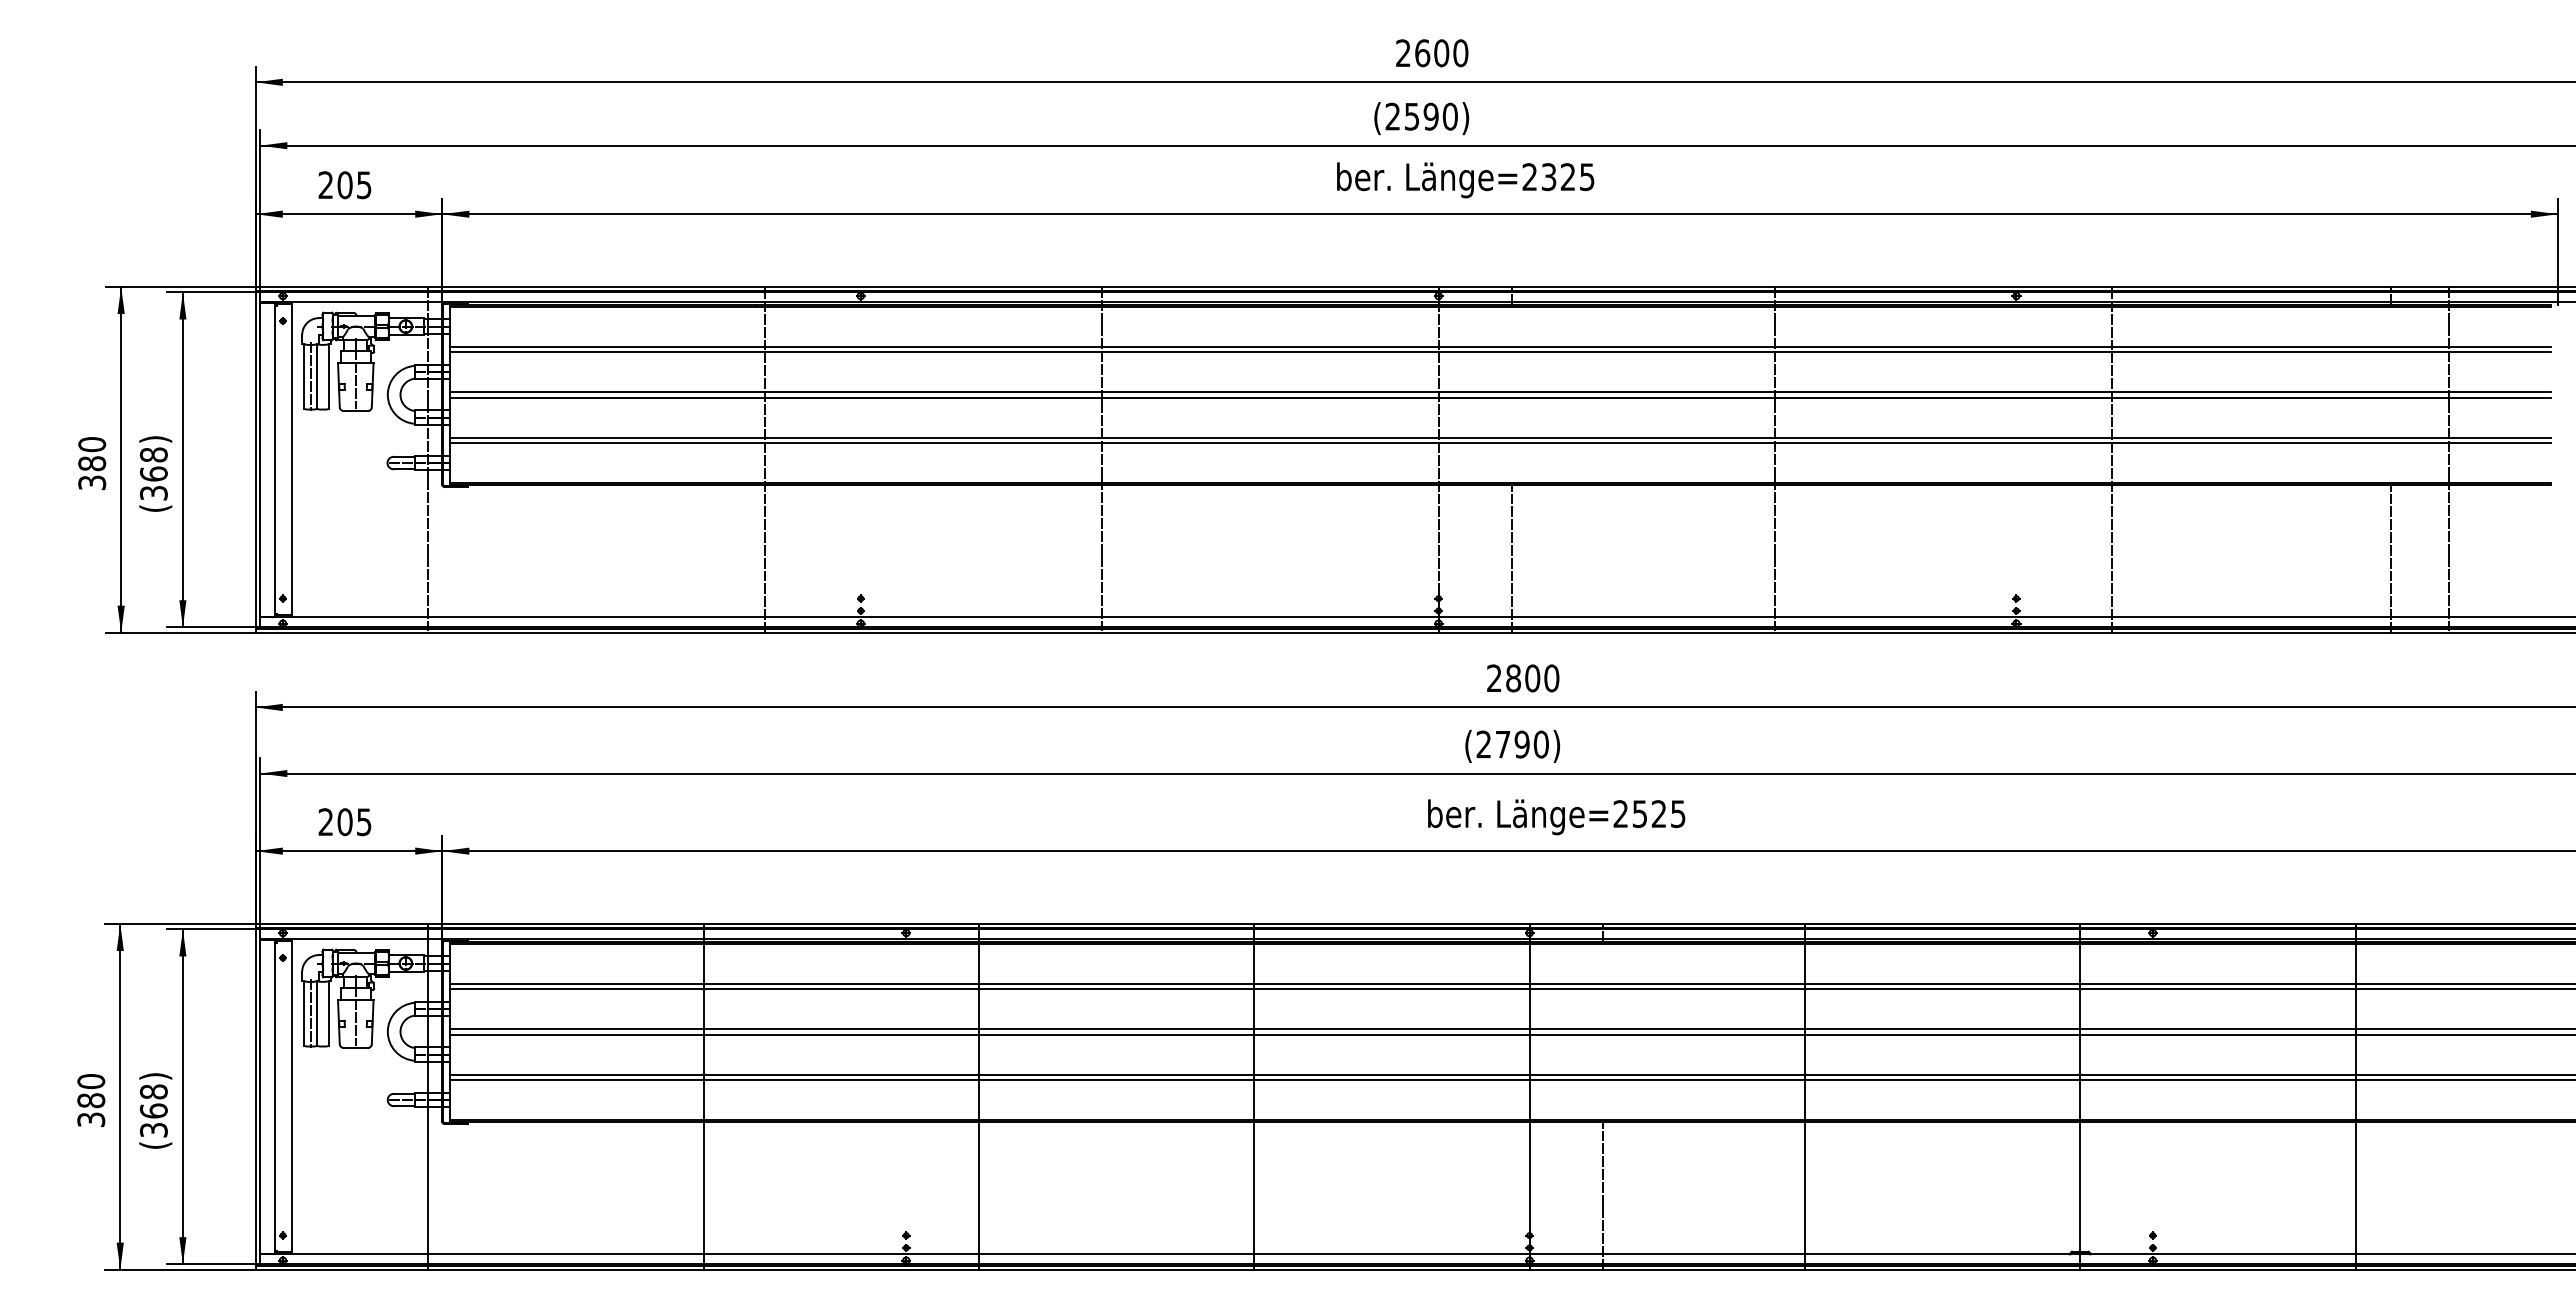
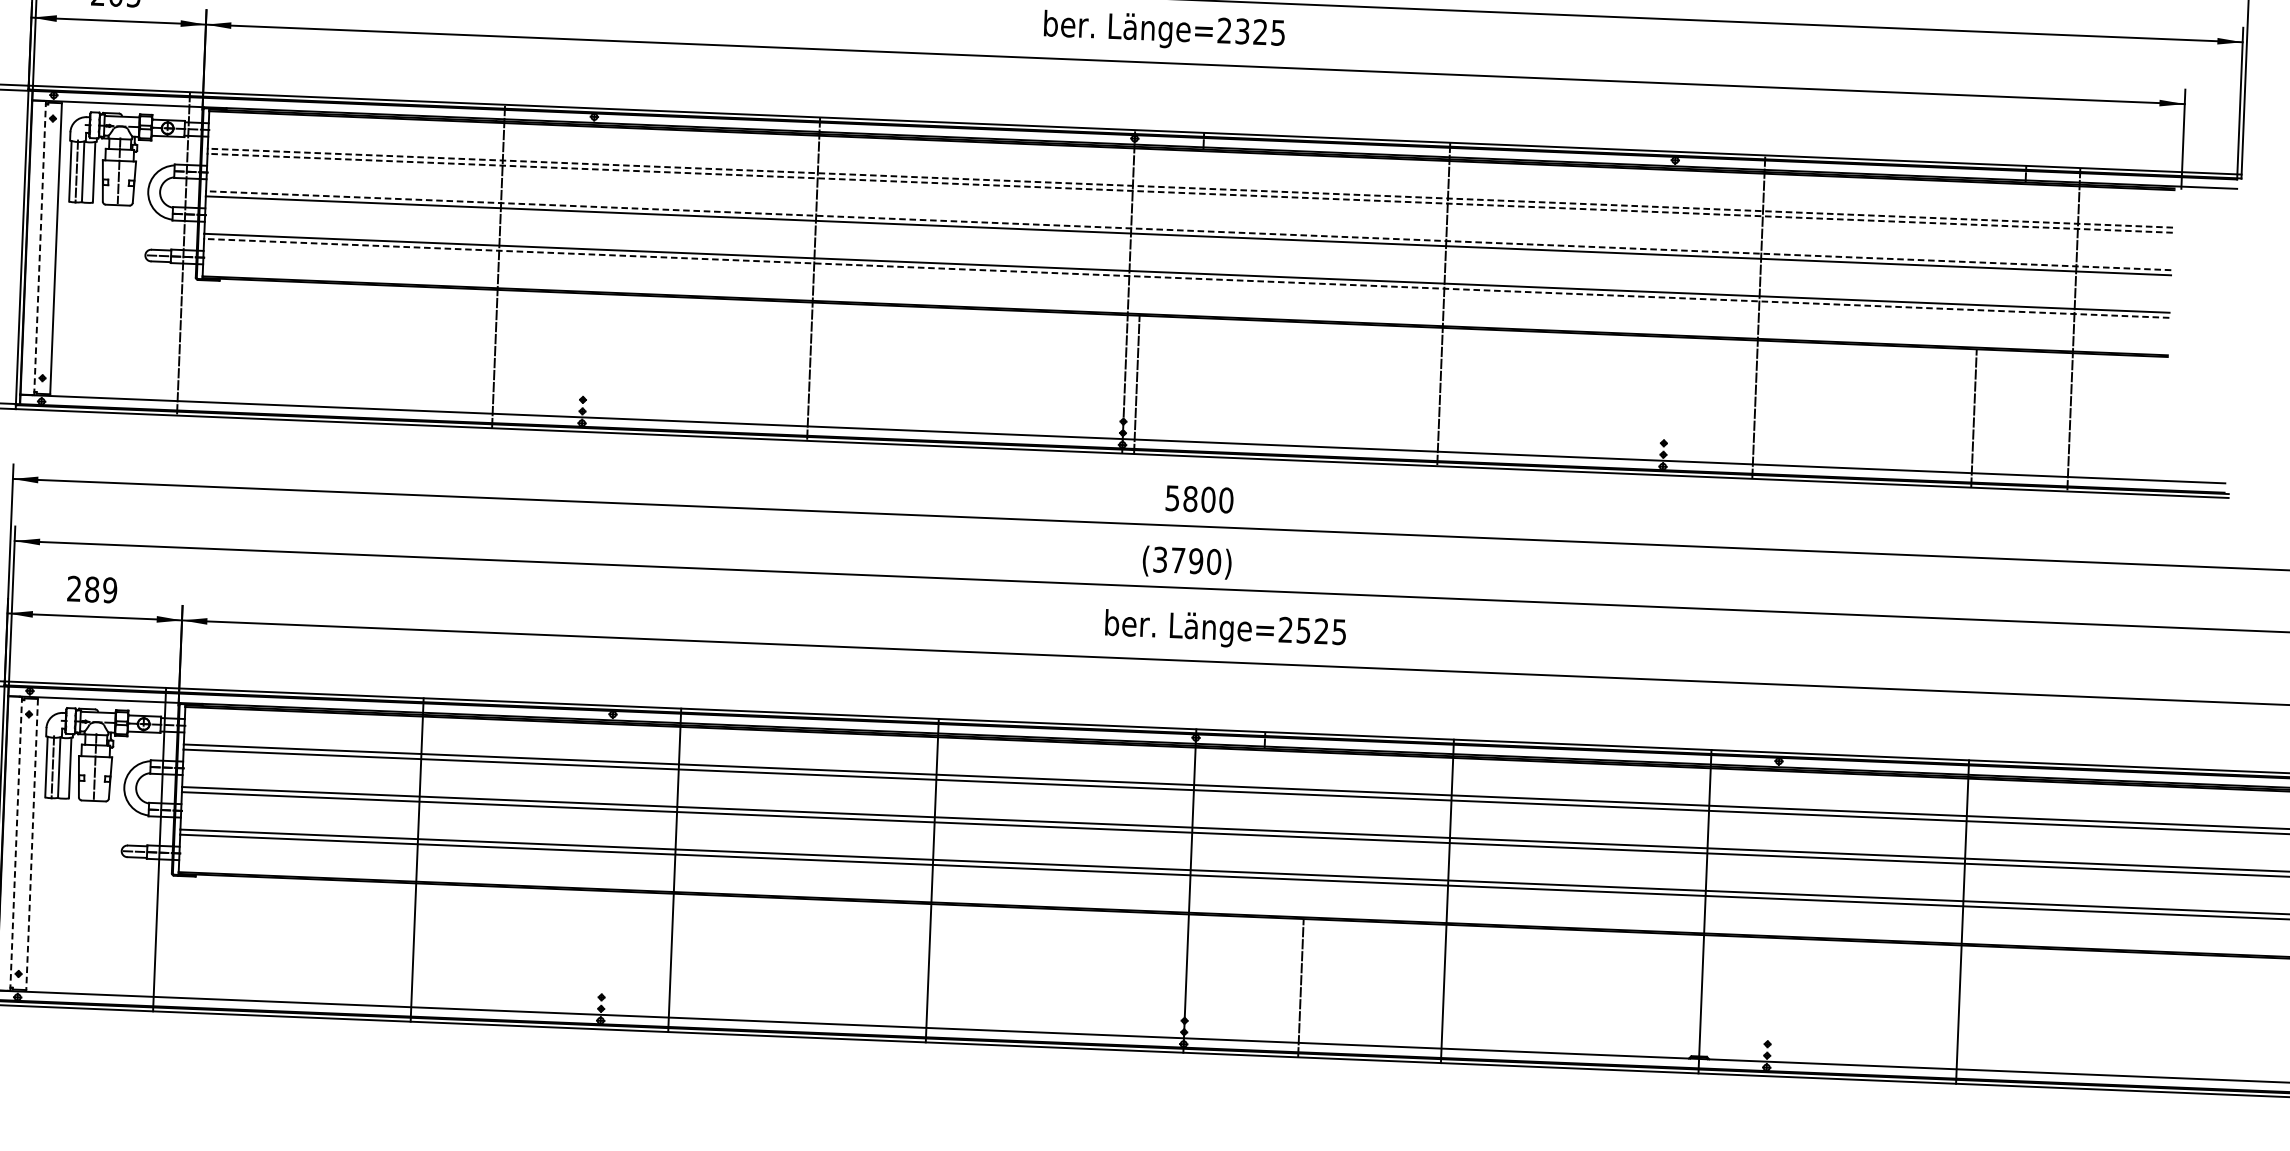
line: (1500, 346) -> (1190, 188), solid -> dashed
line: (1500, 352) -> (1190, 193), solid -> dashed
line: (1500, 392) -> (1189, 231), solid -> dashed
line: (1500, 443) -> (1187, 278), solid -> dashed
line: (274, 459) -> (39, 247), solid -> dashed
line: (1512, 558) -> (1137, 384), moved
line: (2391, 558) -> (1974, 418), moved
text: (1494, 678) -> (1172, 498), 2800 -> 5800
text: (1483, 744) -> (1159, 559), 2790 -> 3790
text: (354, 821) -> (101, 589), 205 -> 289
line: (274, 1096) -> (15, 843), solid -> dashed
line: (291, 1096) -> (31, 844), solid -> dashed
line: (1603, 1195) -> (1301, 987), moved

